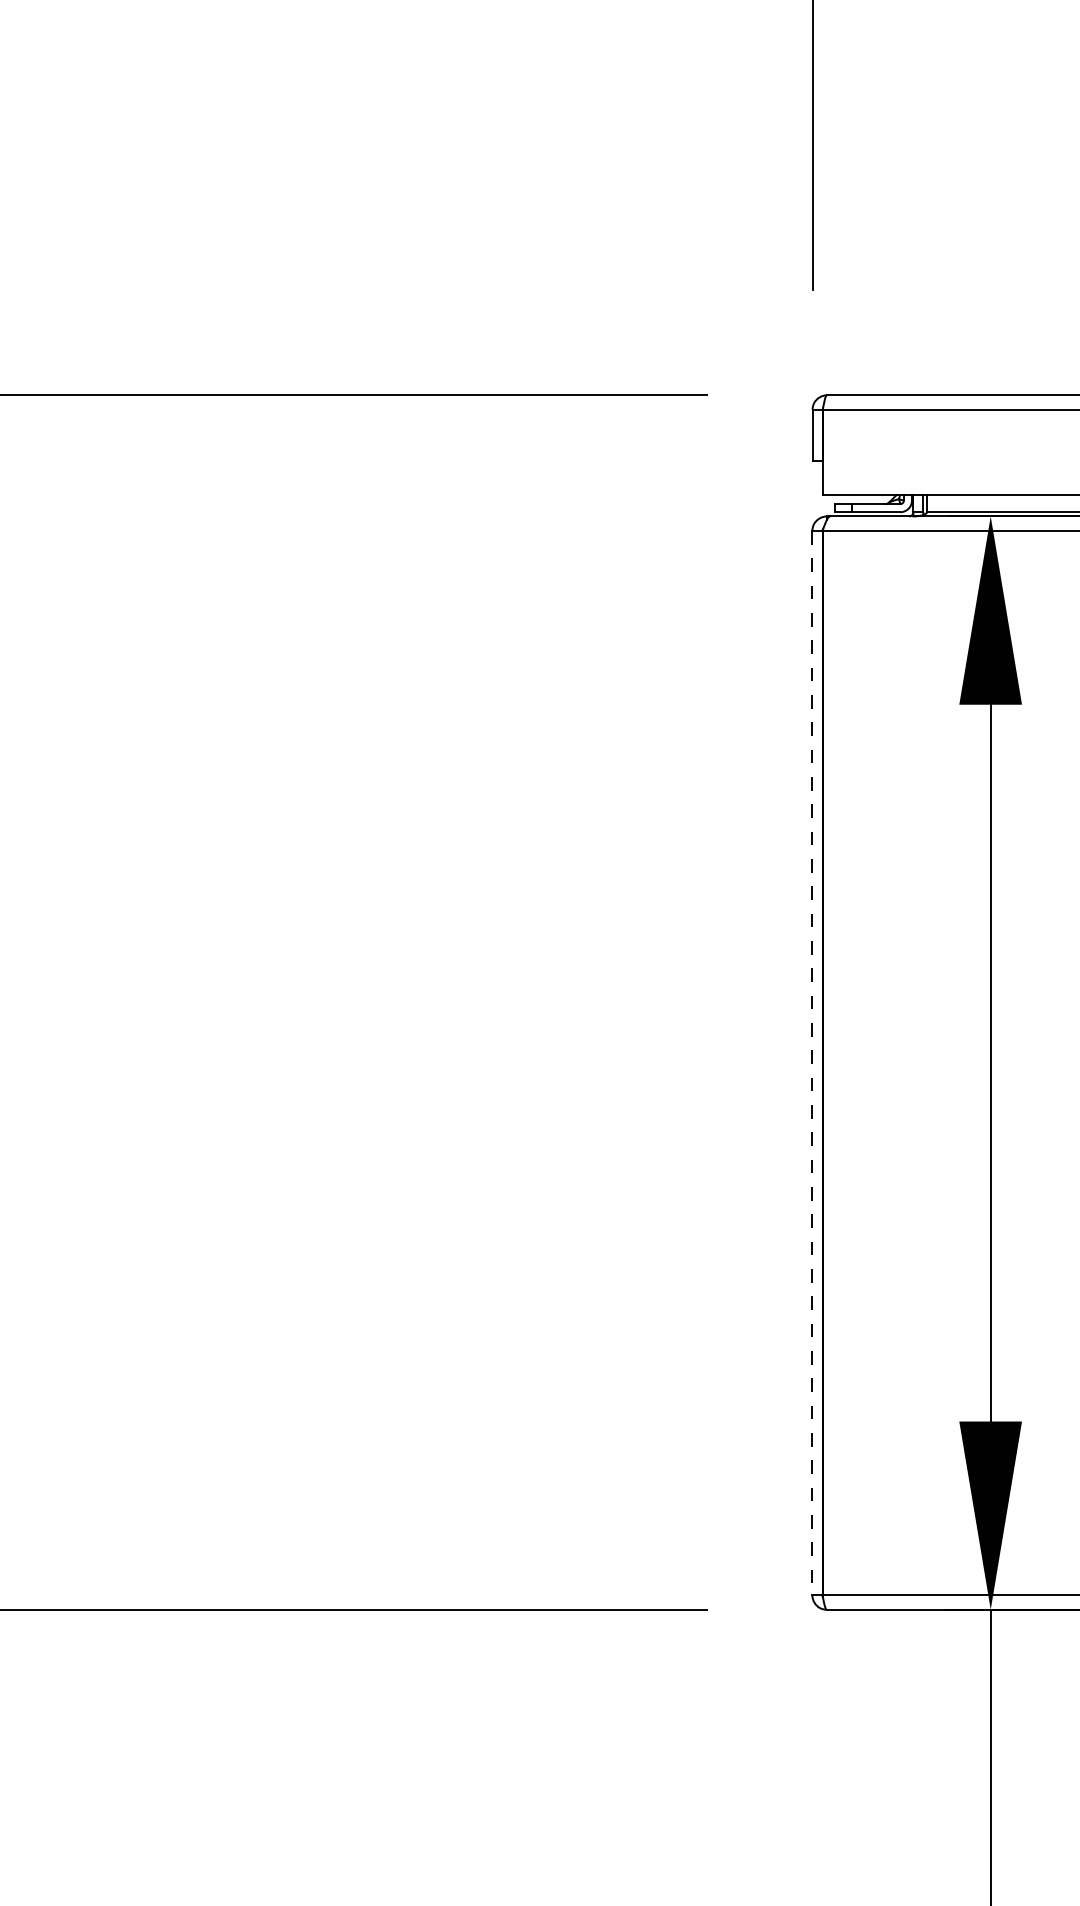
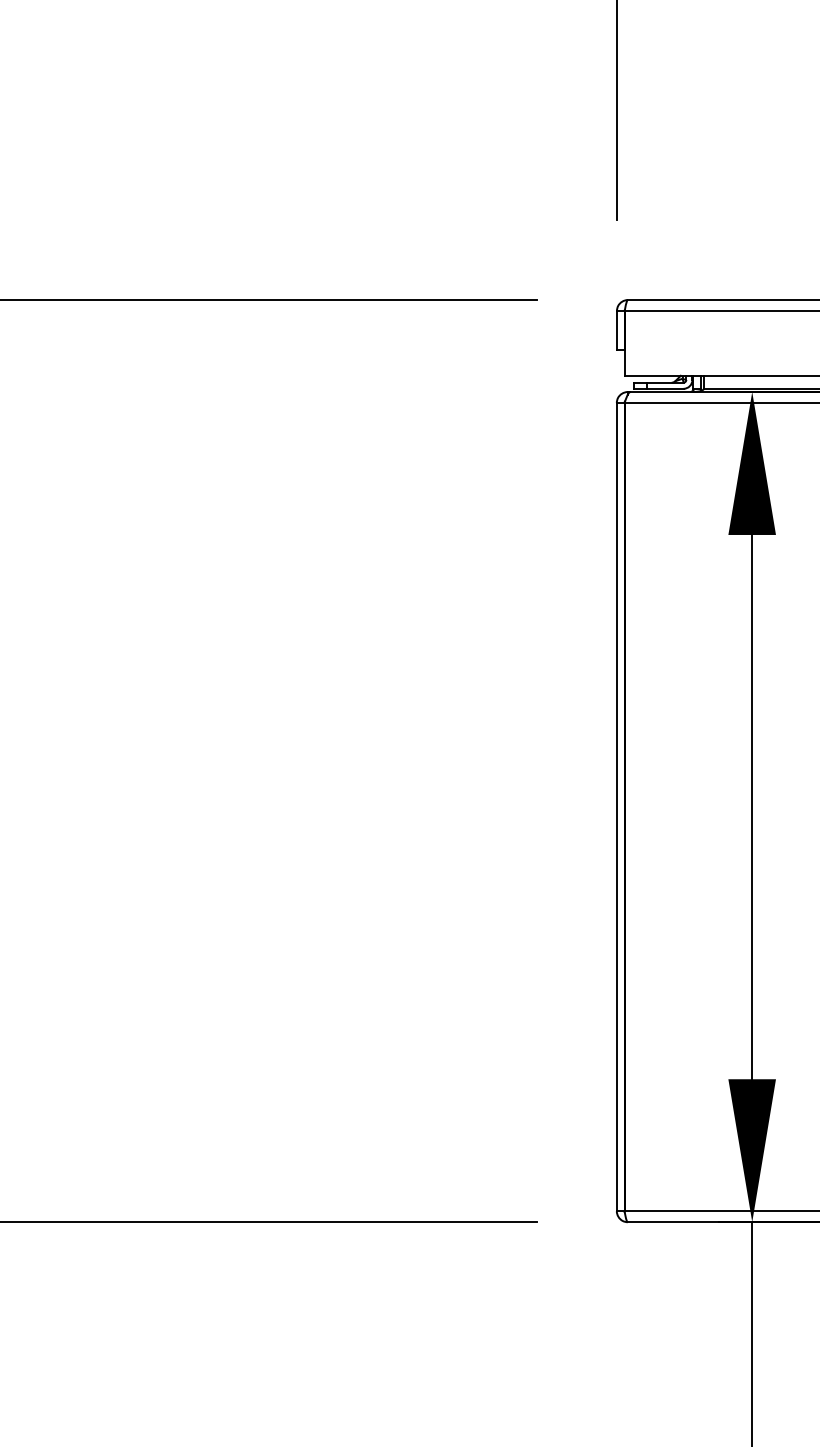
line: (811, 1063) -> (616, 807), dashed -> solid

